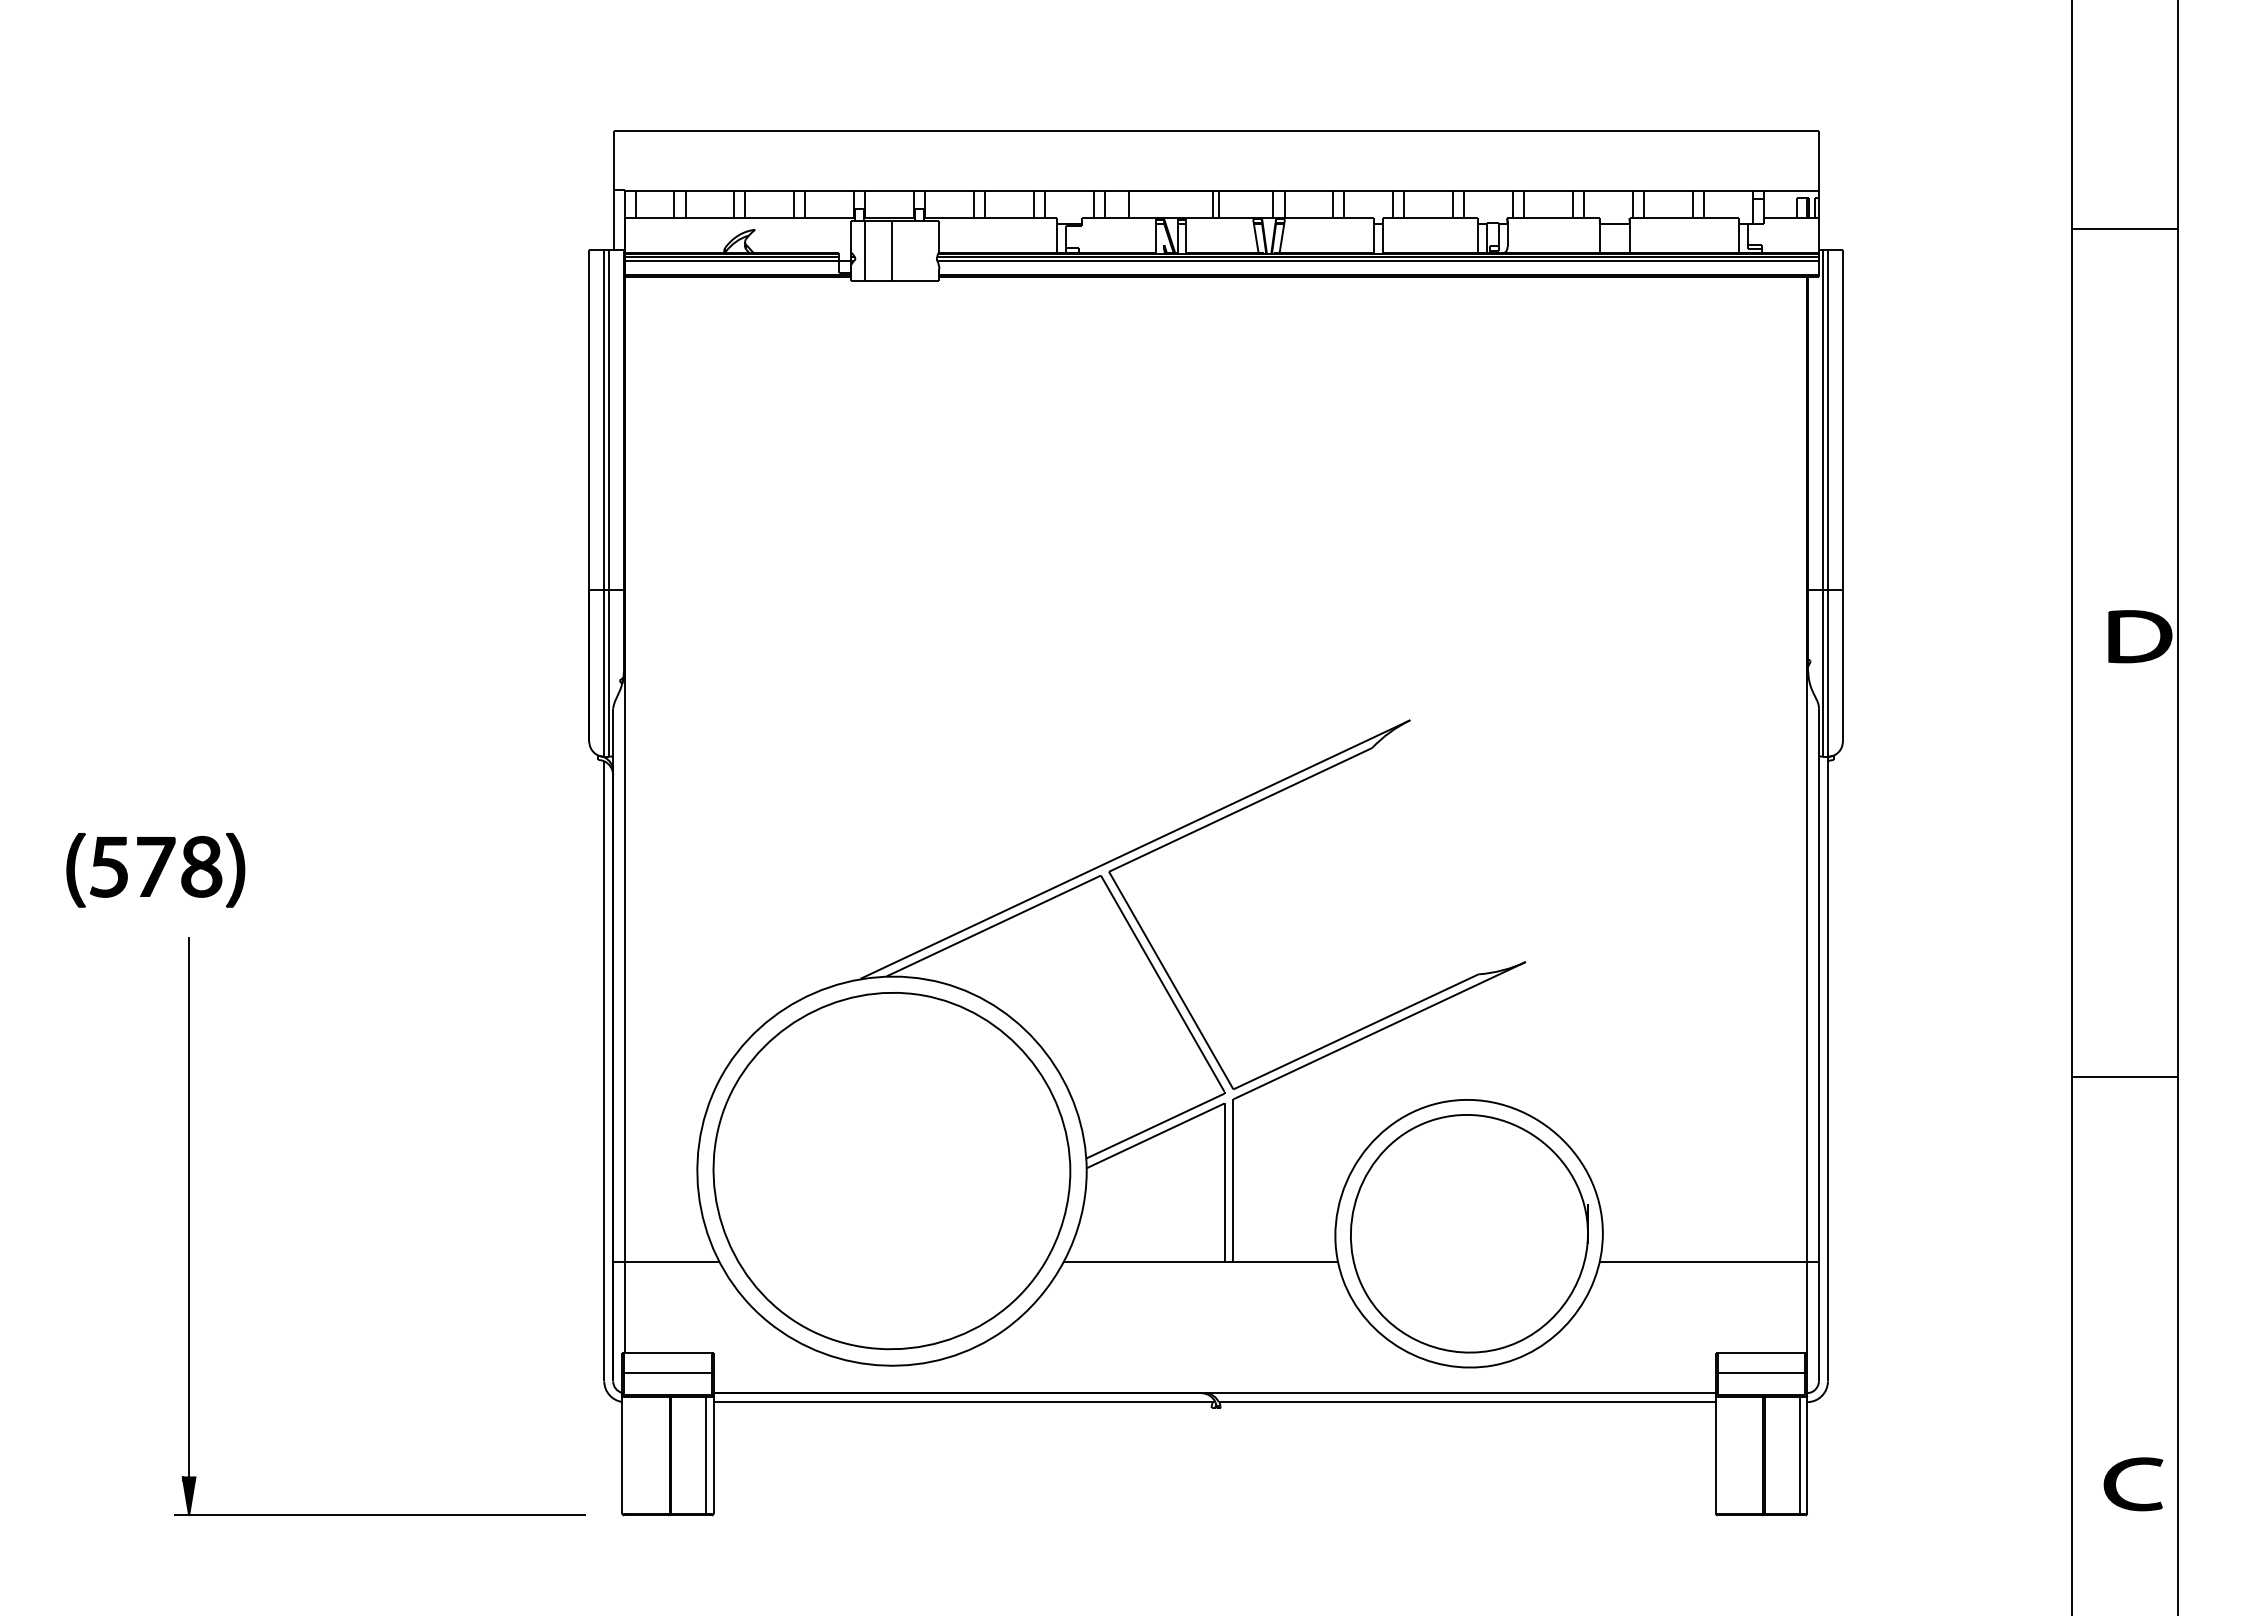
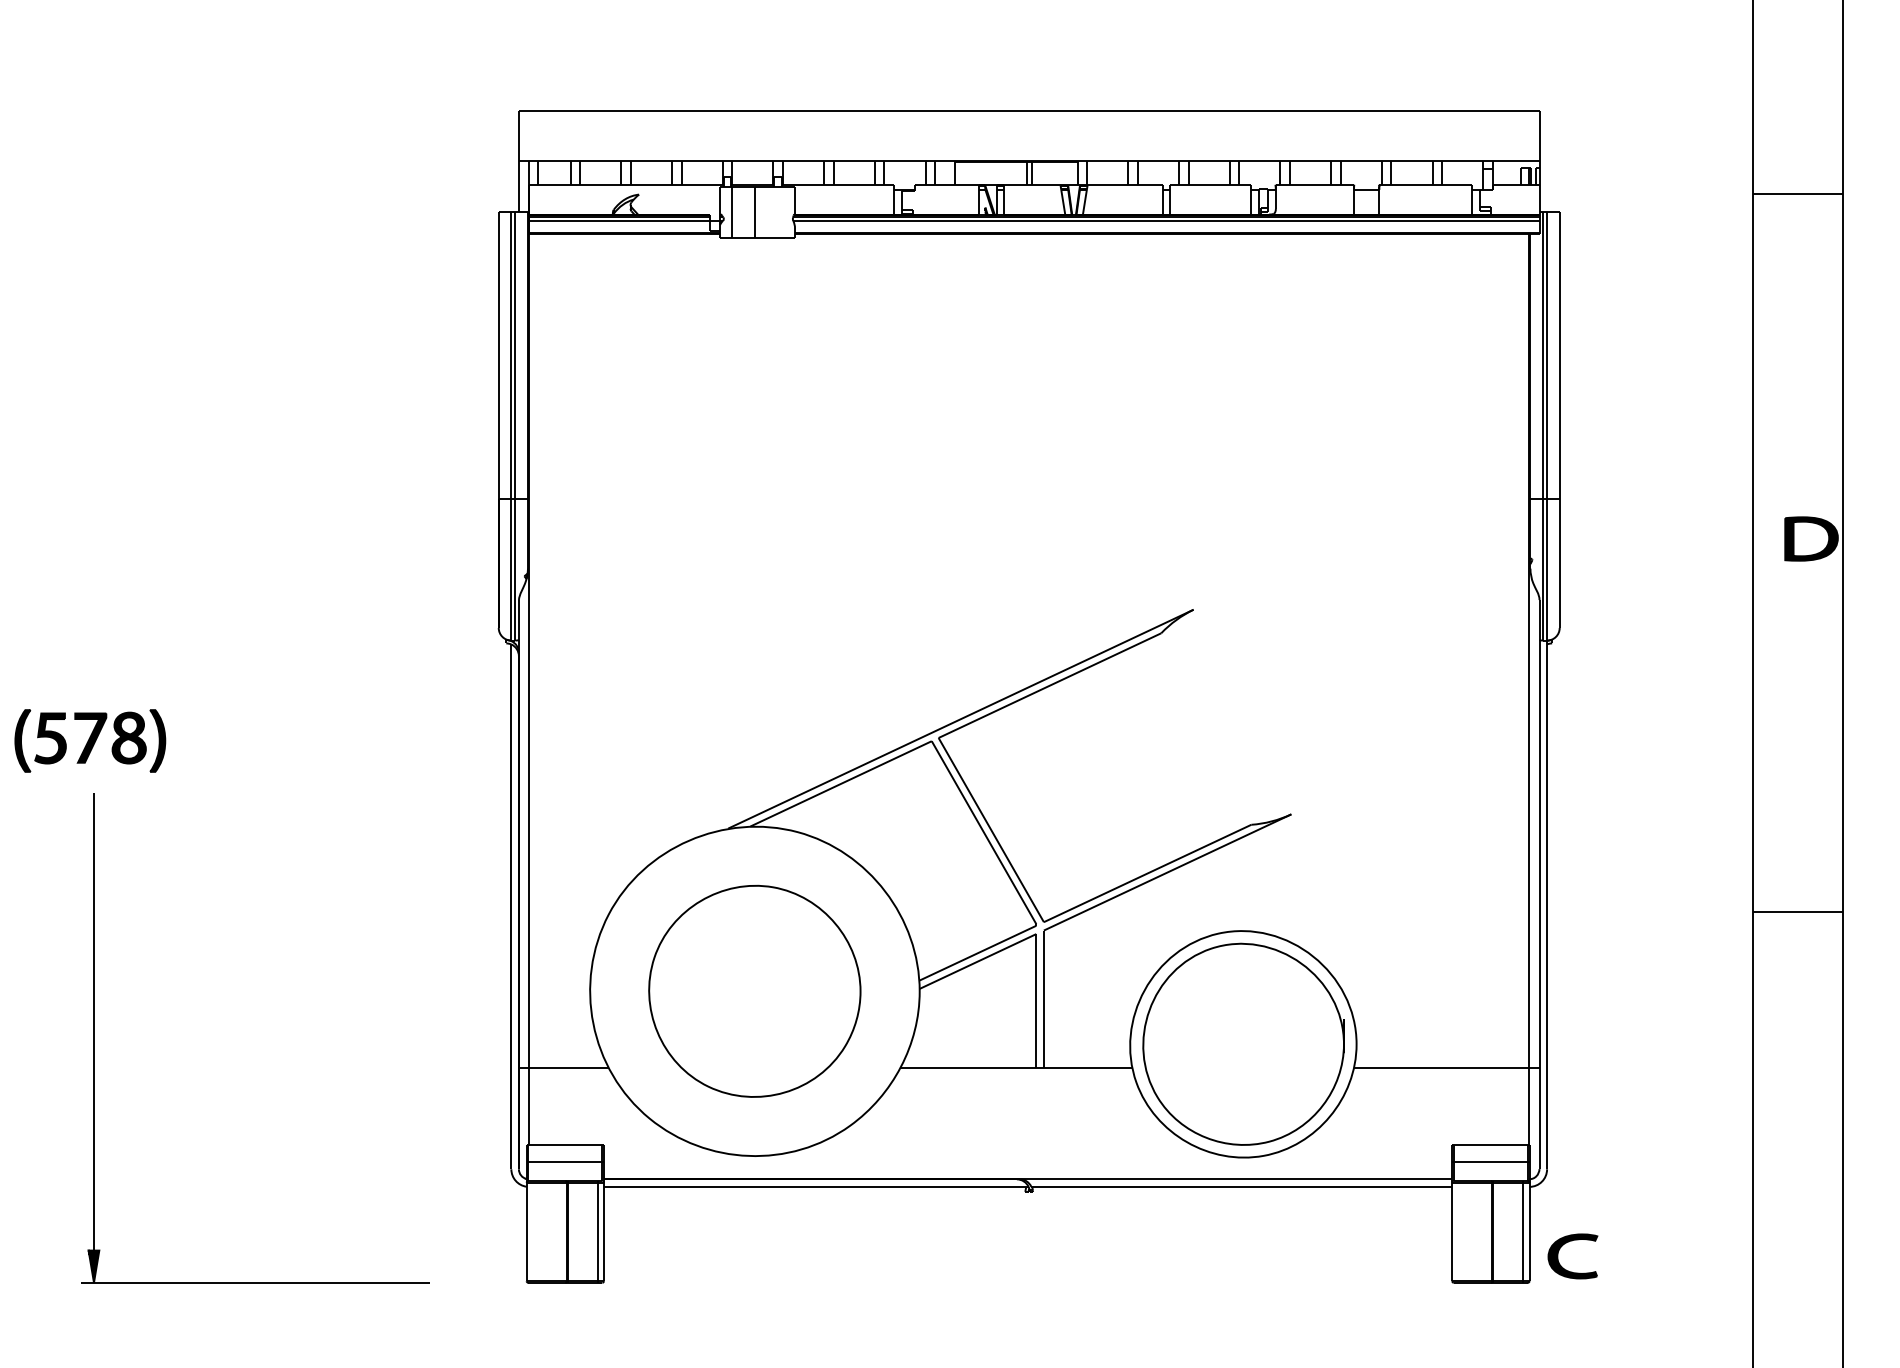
part: (155, 870) -> (90, 741), moved
part: (891, 1171) -> (754, 991), size x0.7
part: (189, 1226) -> (94, 1038), moved
part: (2123, 1470) -> (1564, 1244), moved

